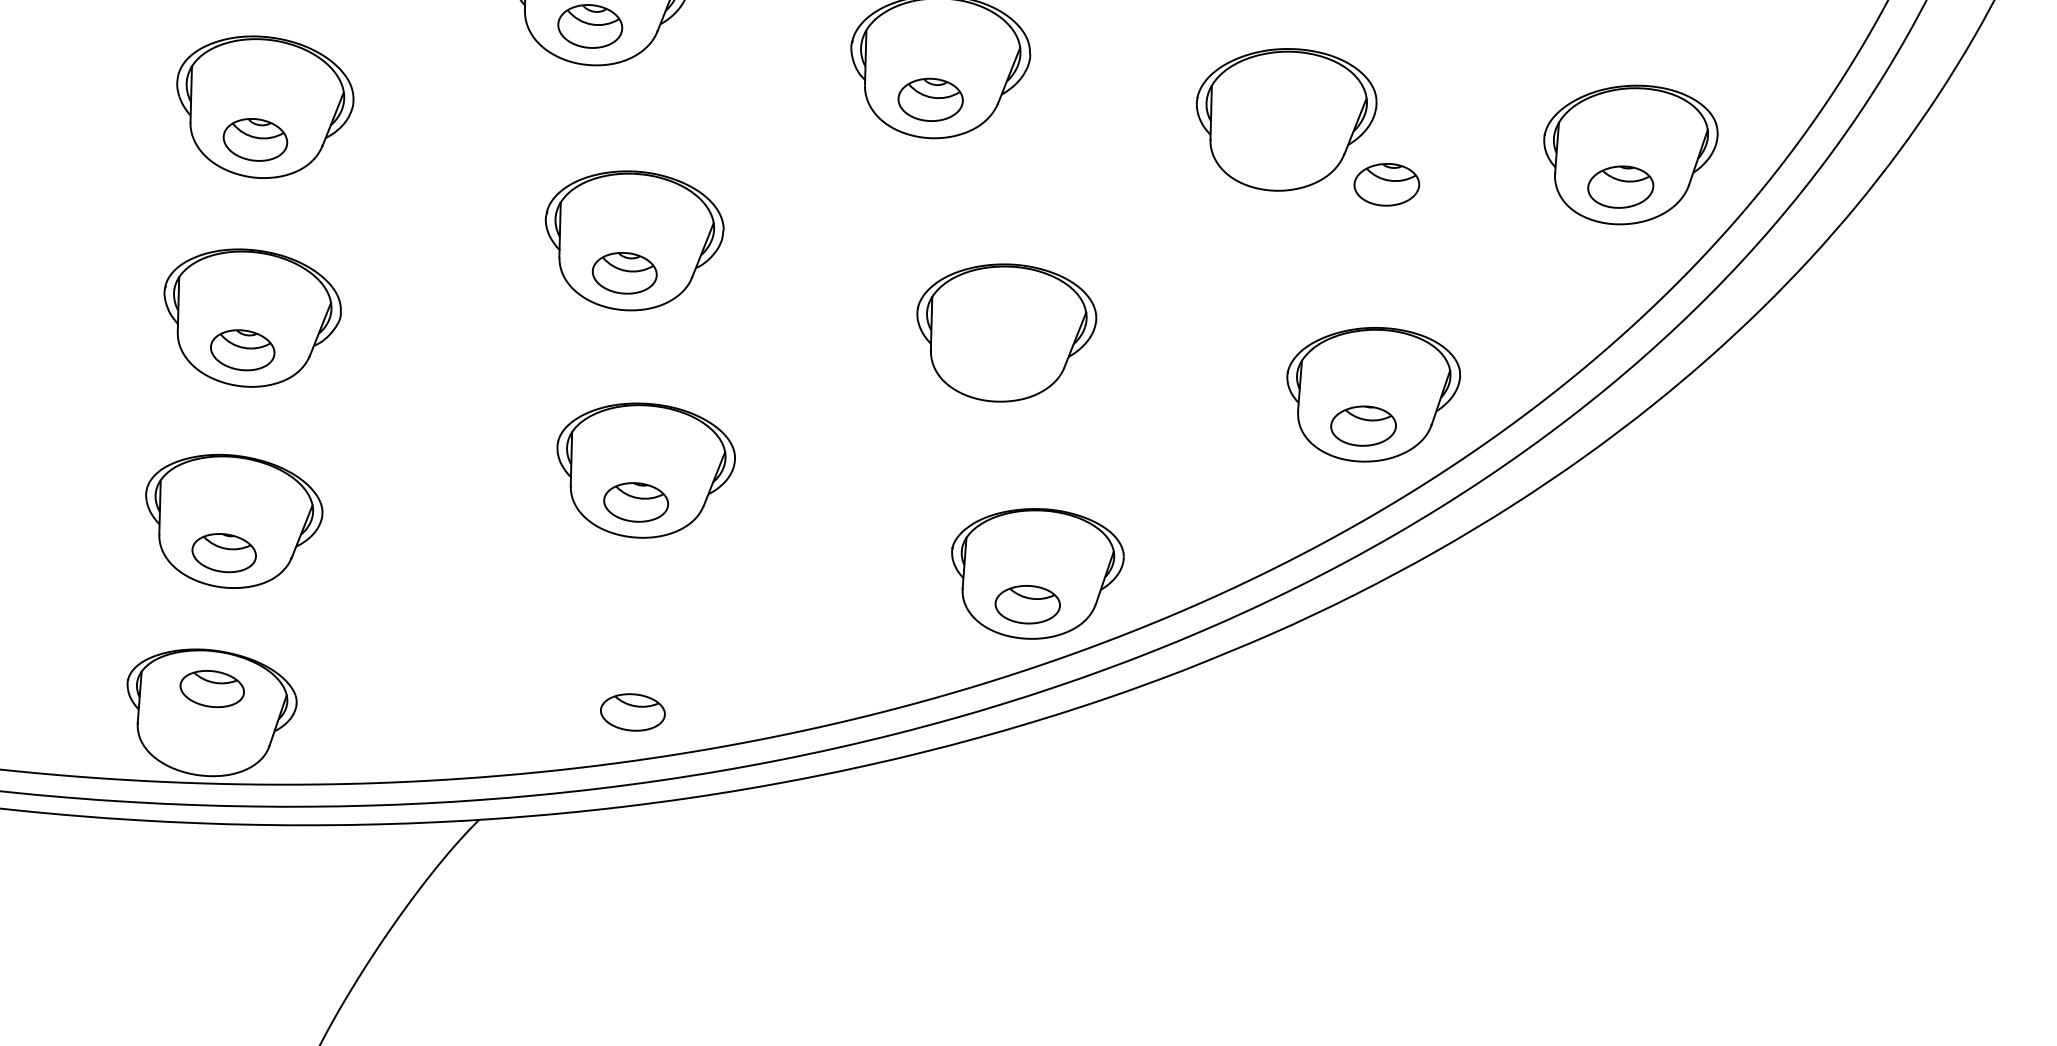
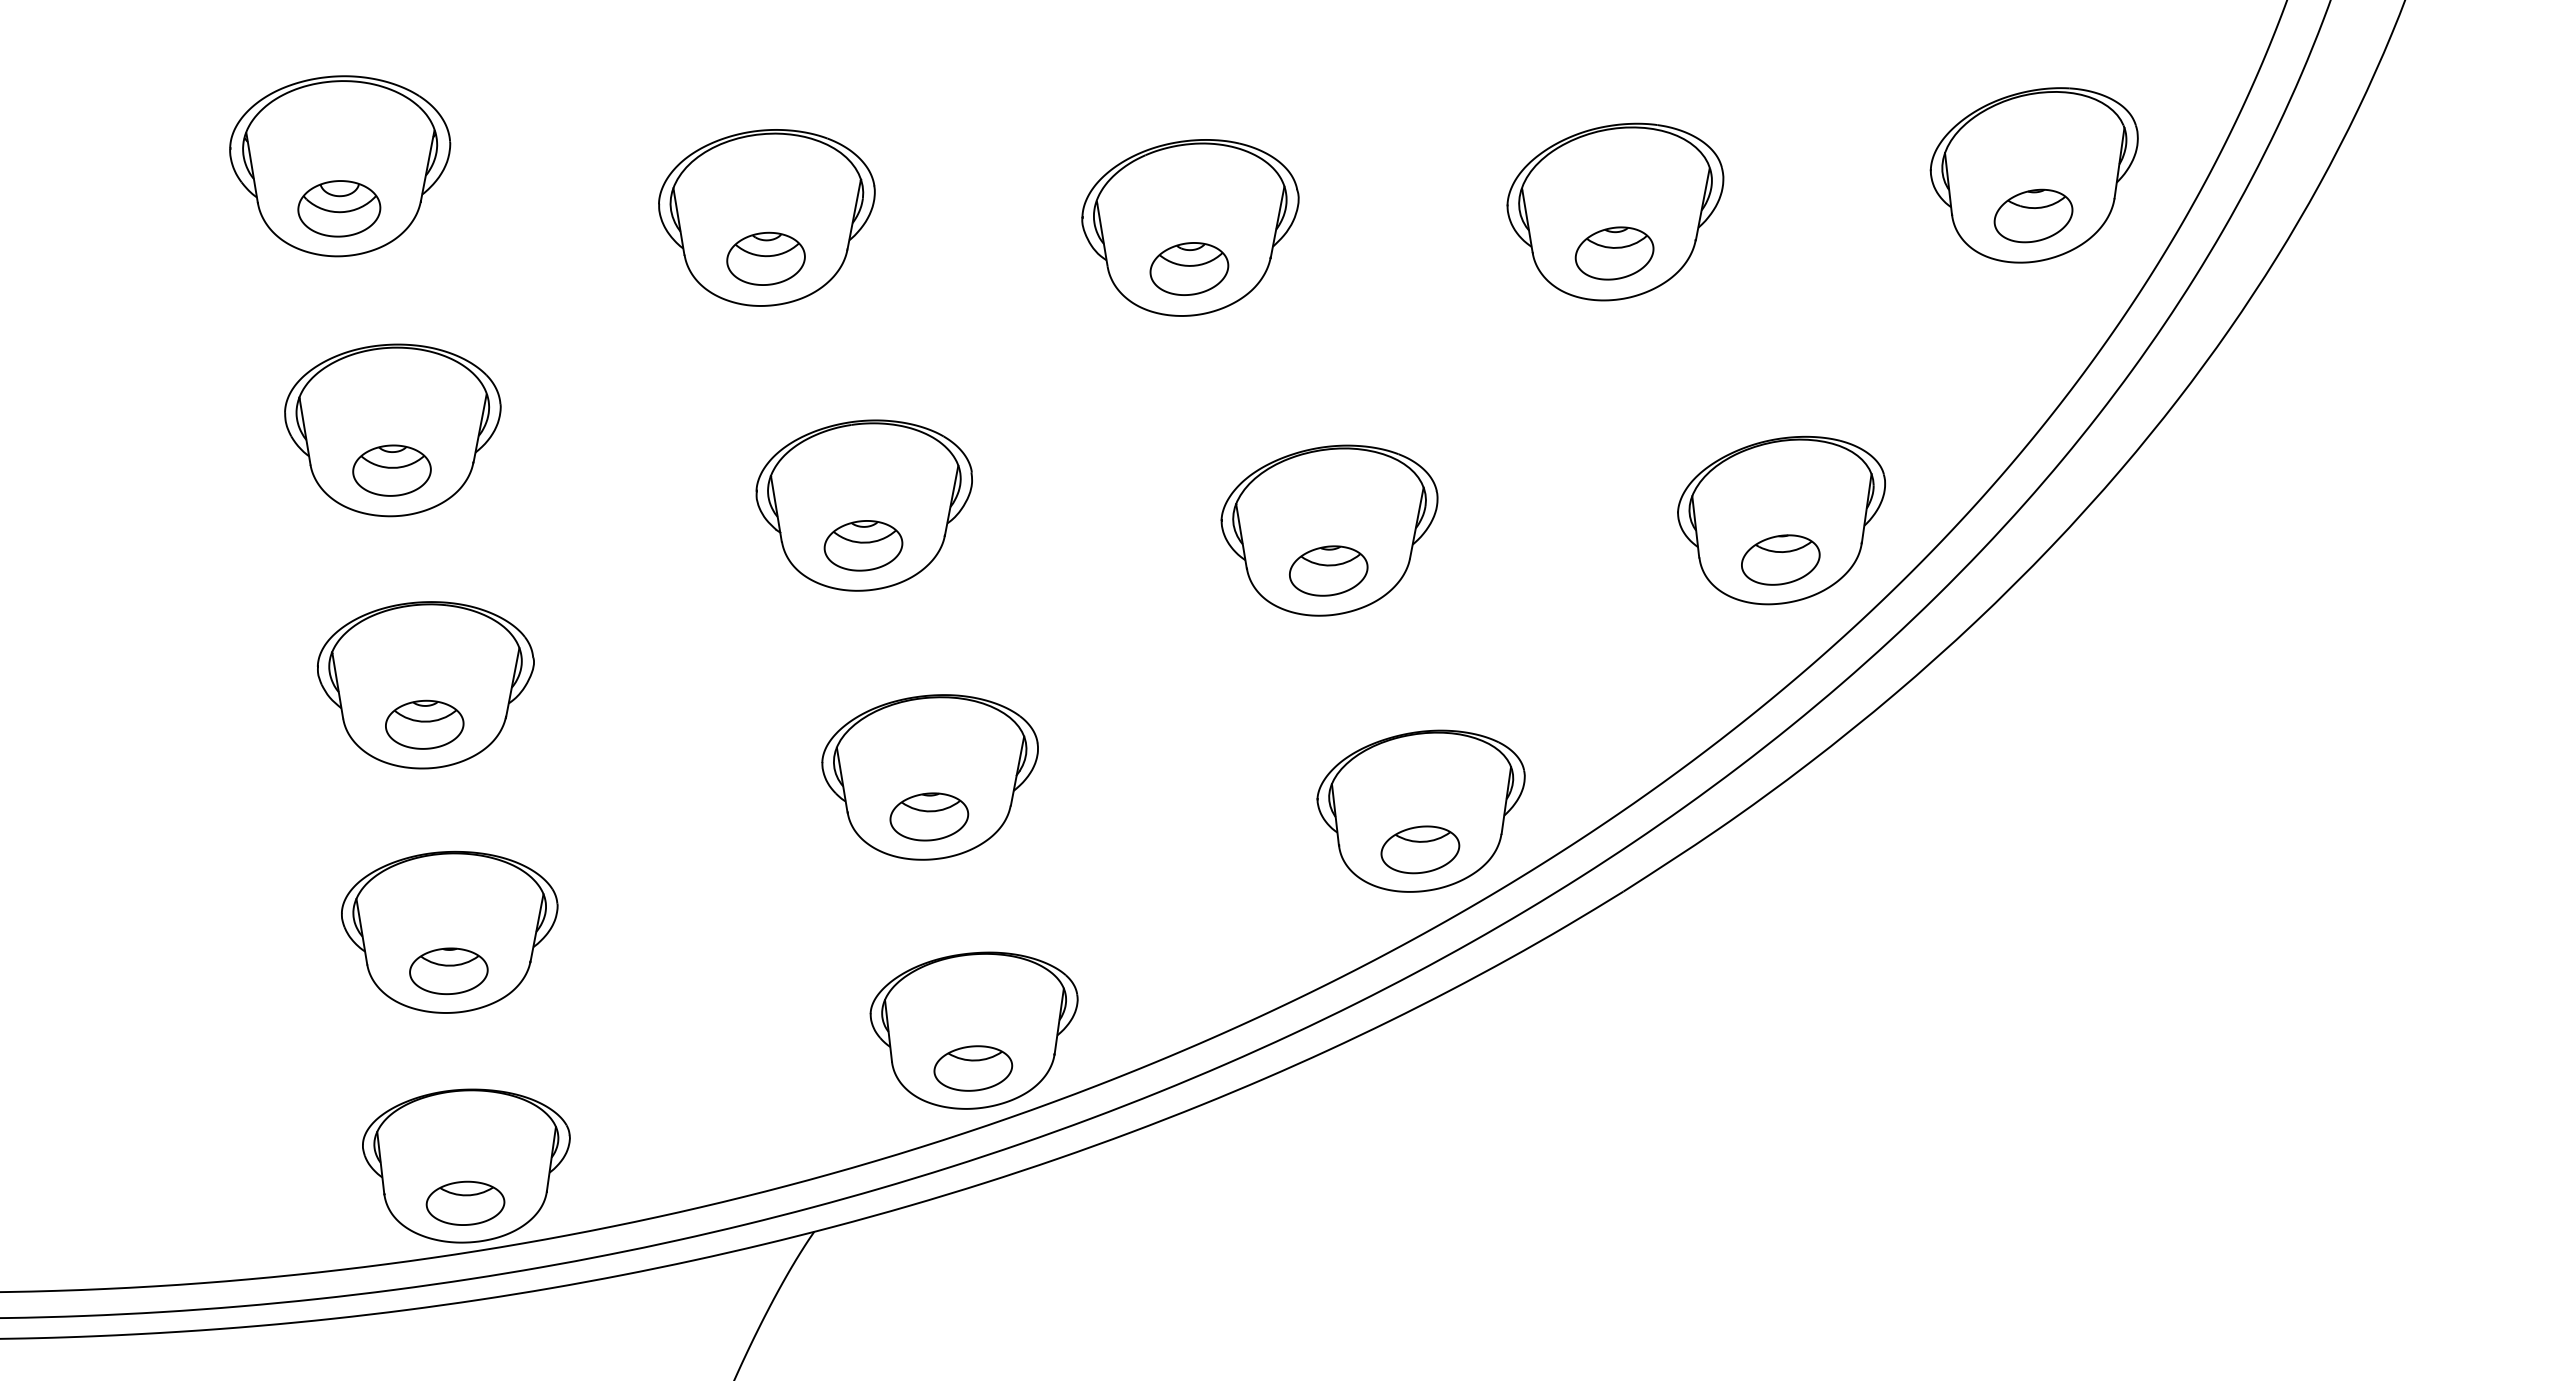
part: (1386, 184) -> (1614, 253), moved
part: (996, 364) -> (1328, 570), added
part: (638, 681) -> (973, 1030), added
part: (212, 688) -> (465, 1202), moved

